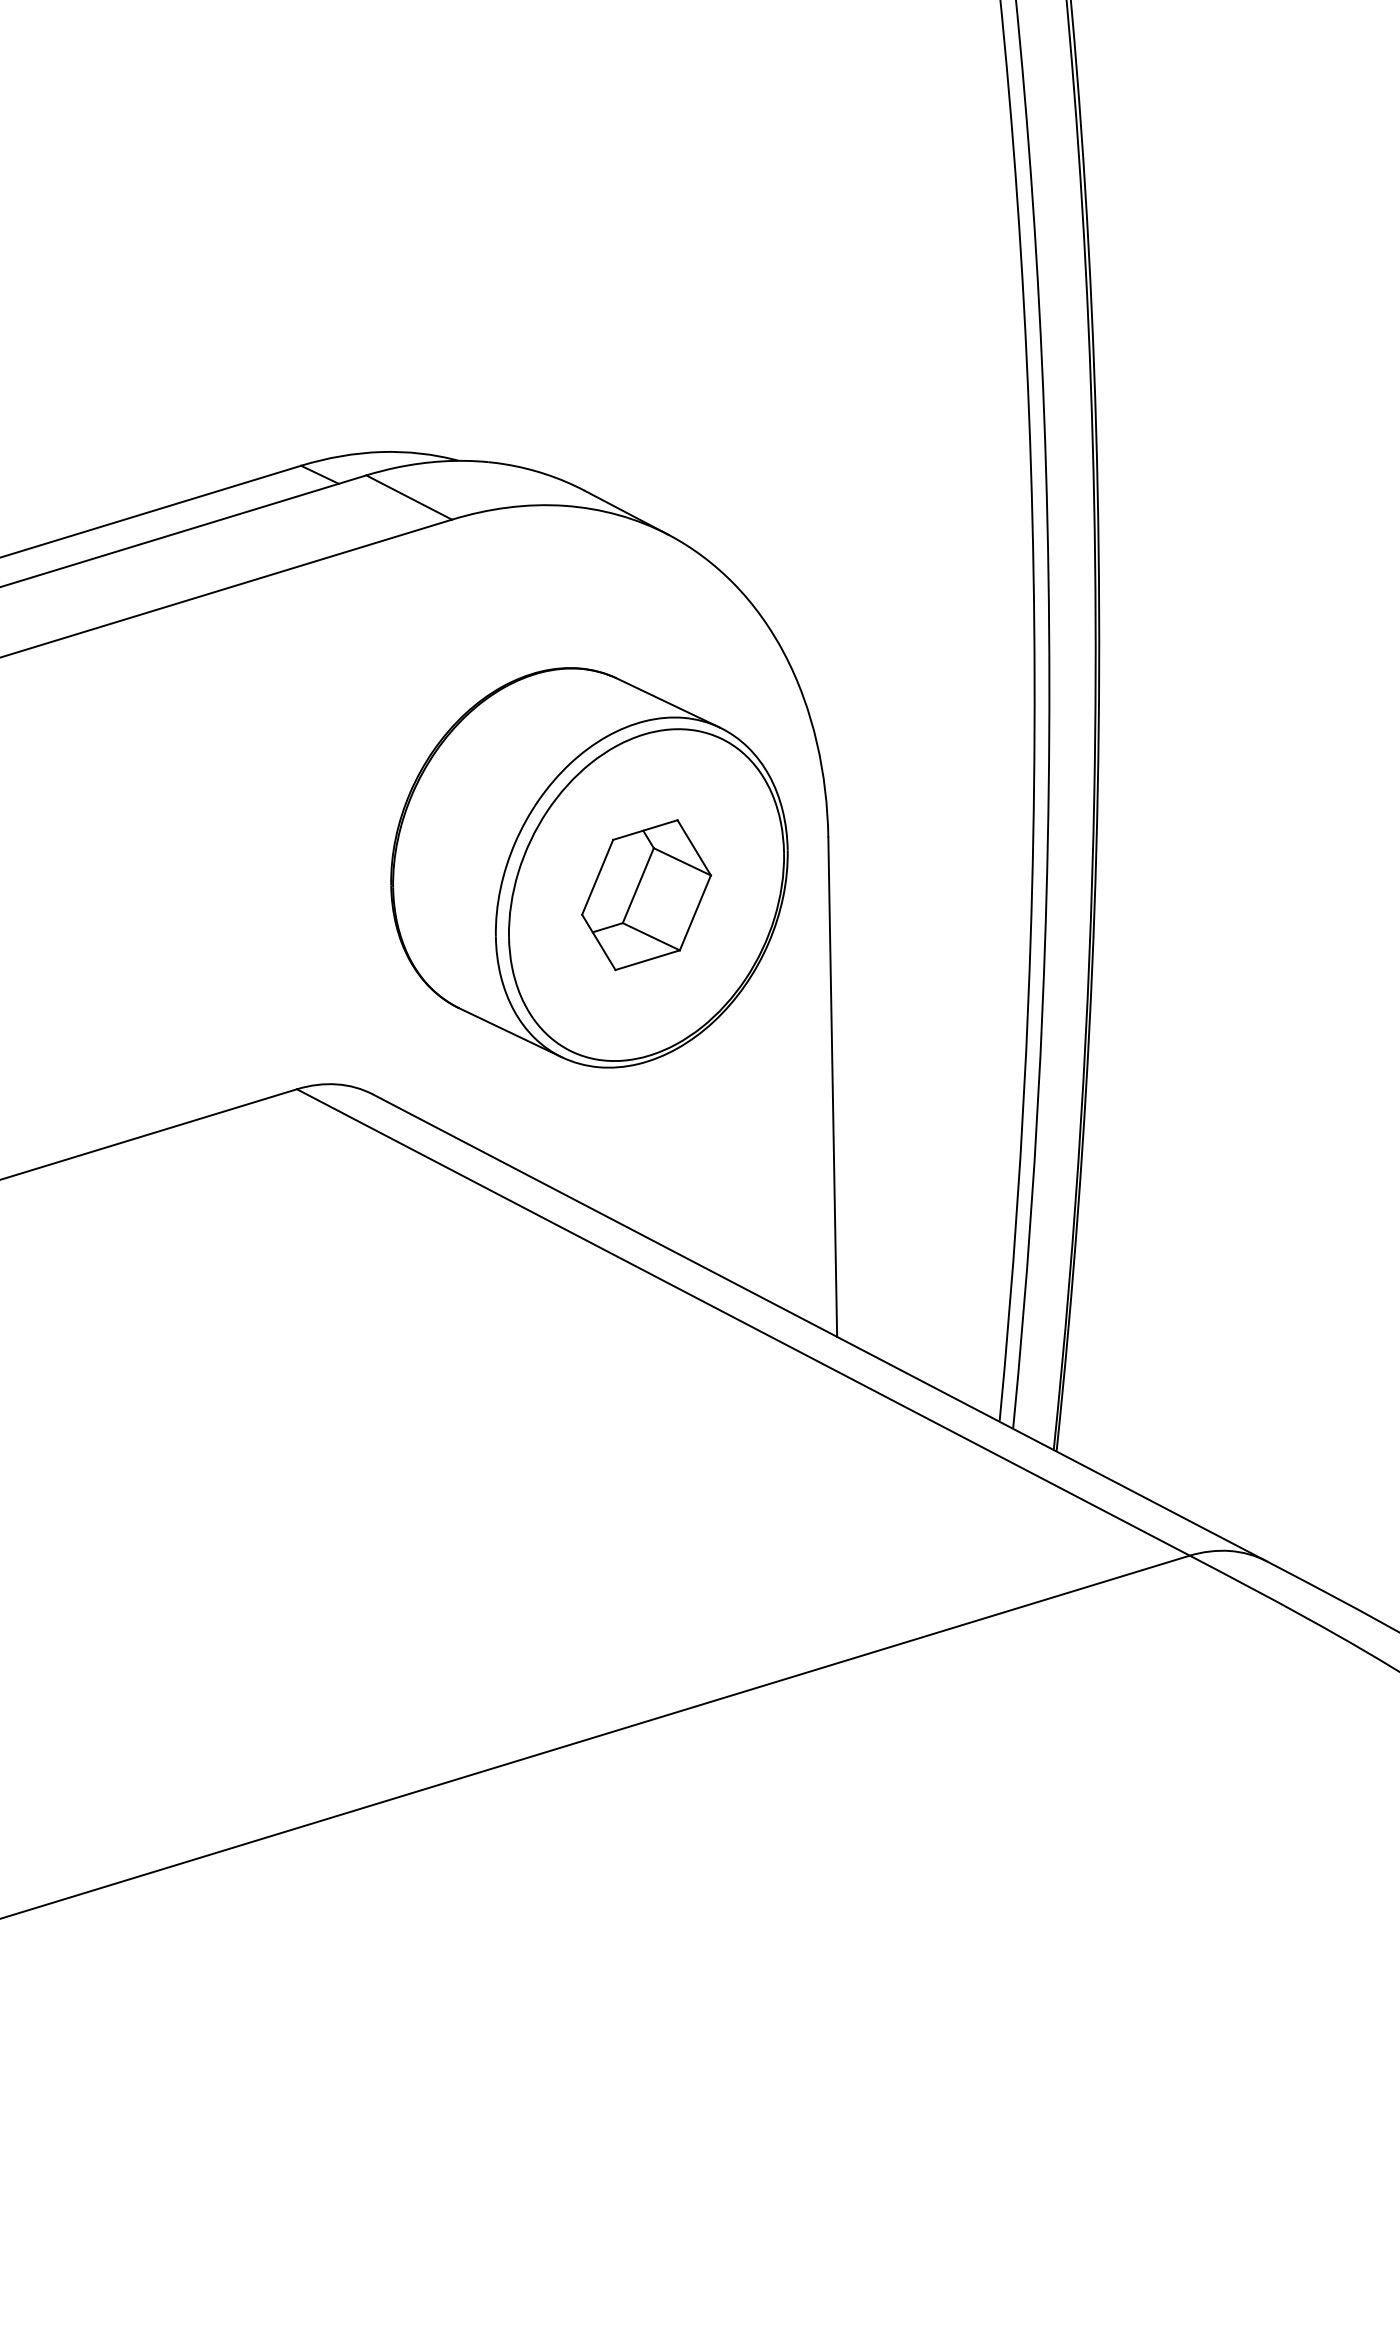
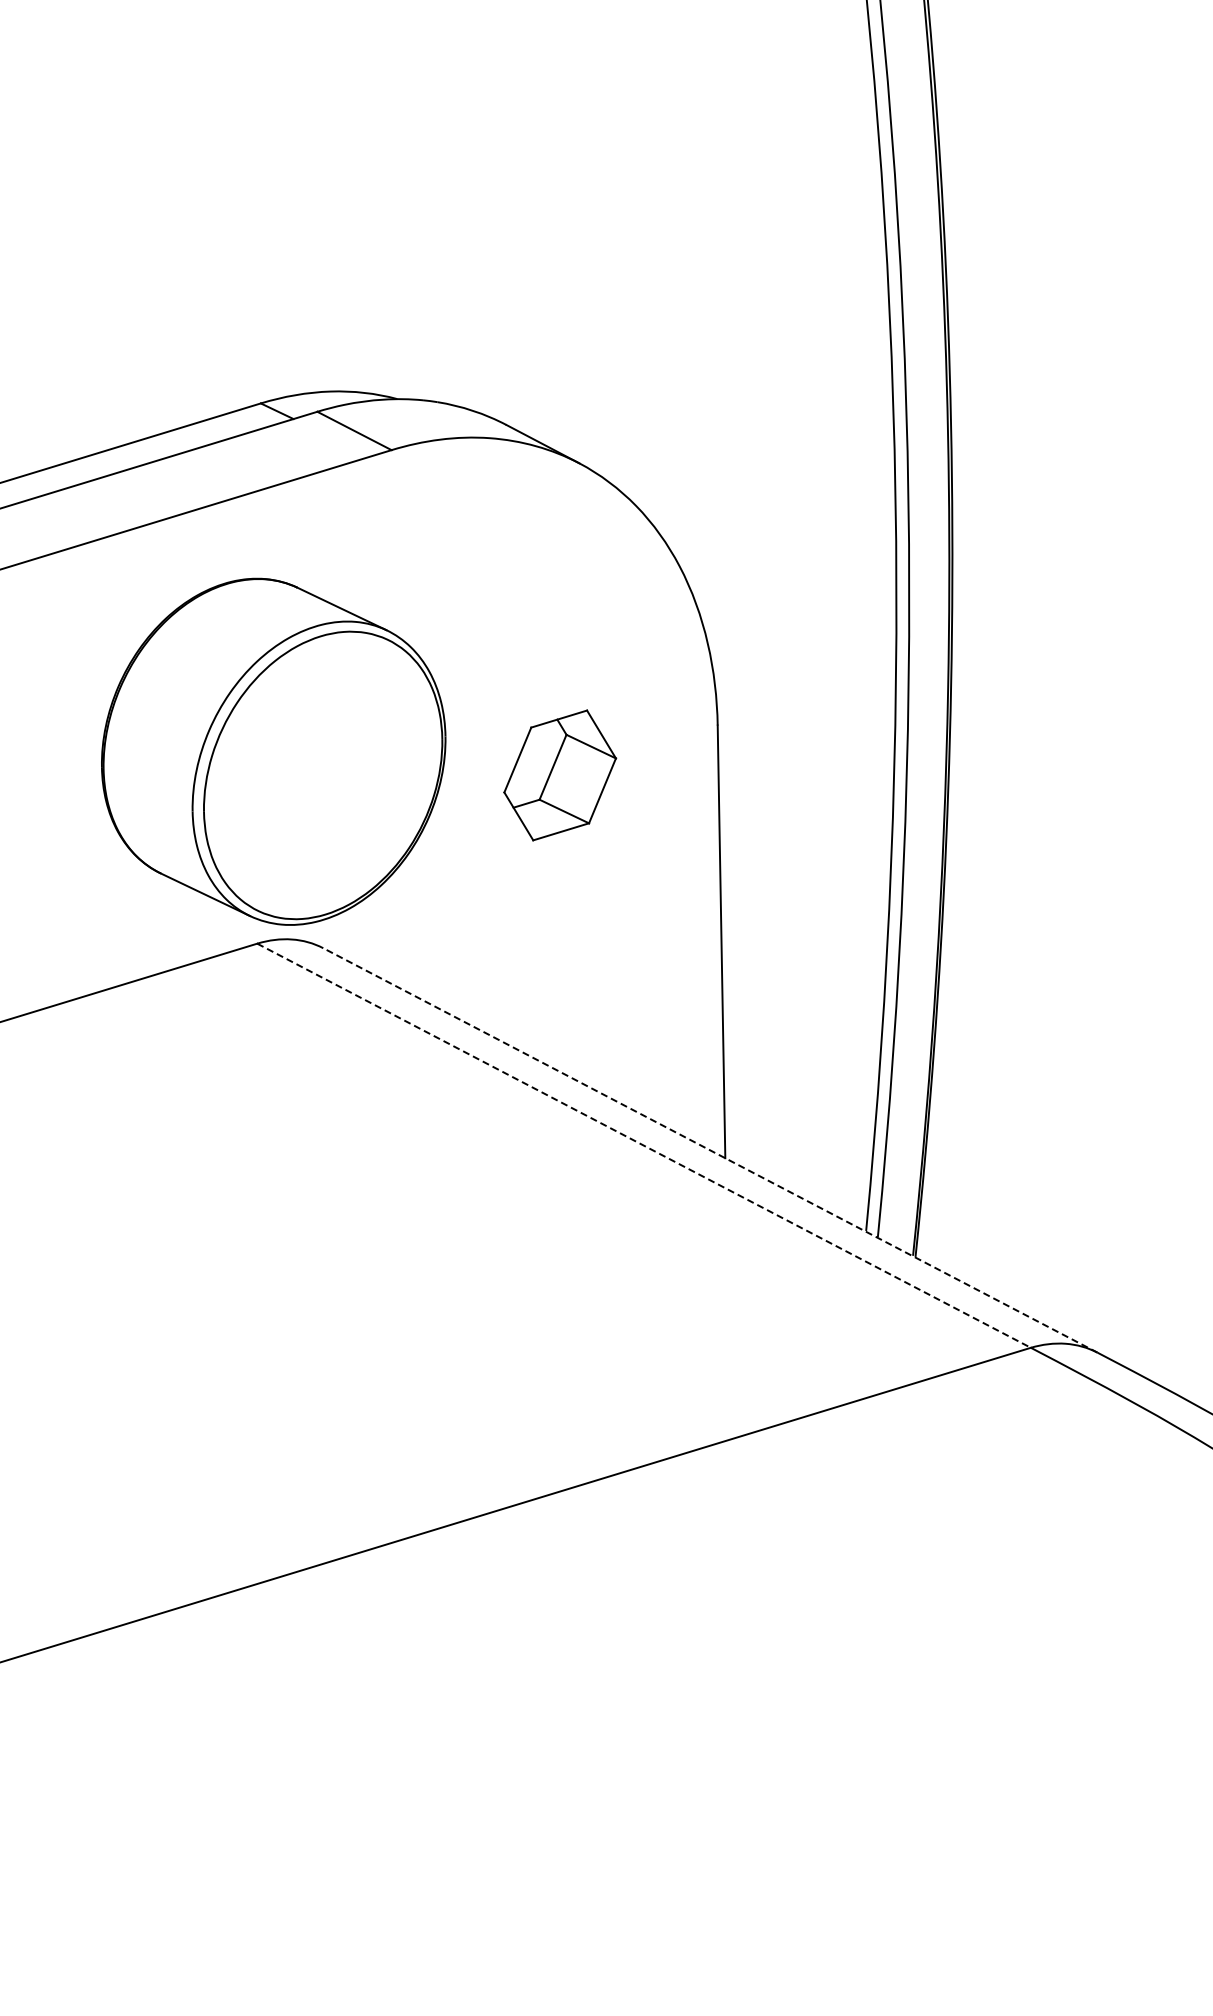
part: (589, 867) -> (273, 751), moved
line: (743, 1322) -> (644, 1145), solid -> dashed
line: (820, 1327) -> (710, 1150), solid -> dashed

